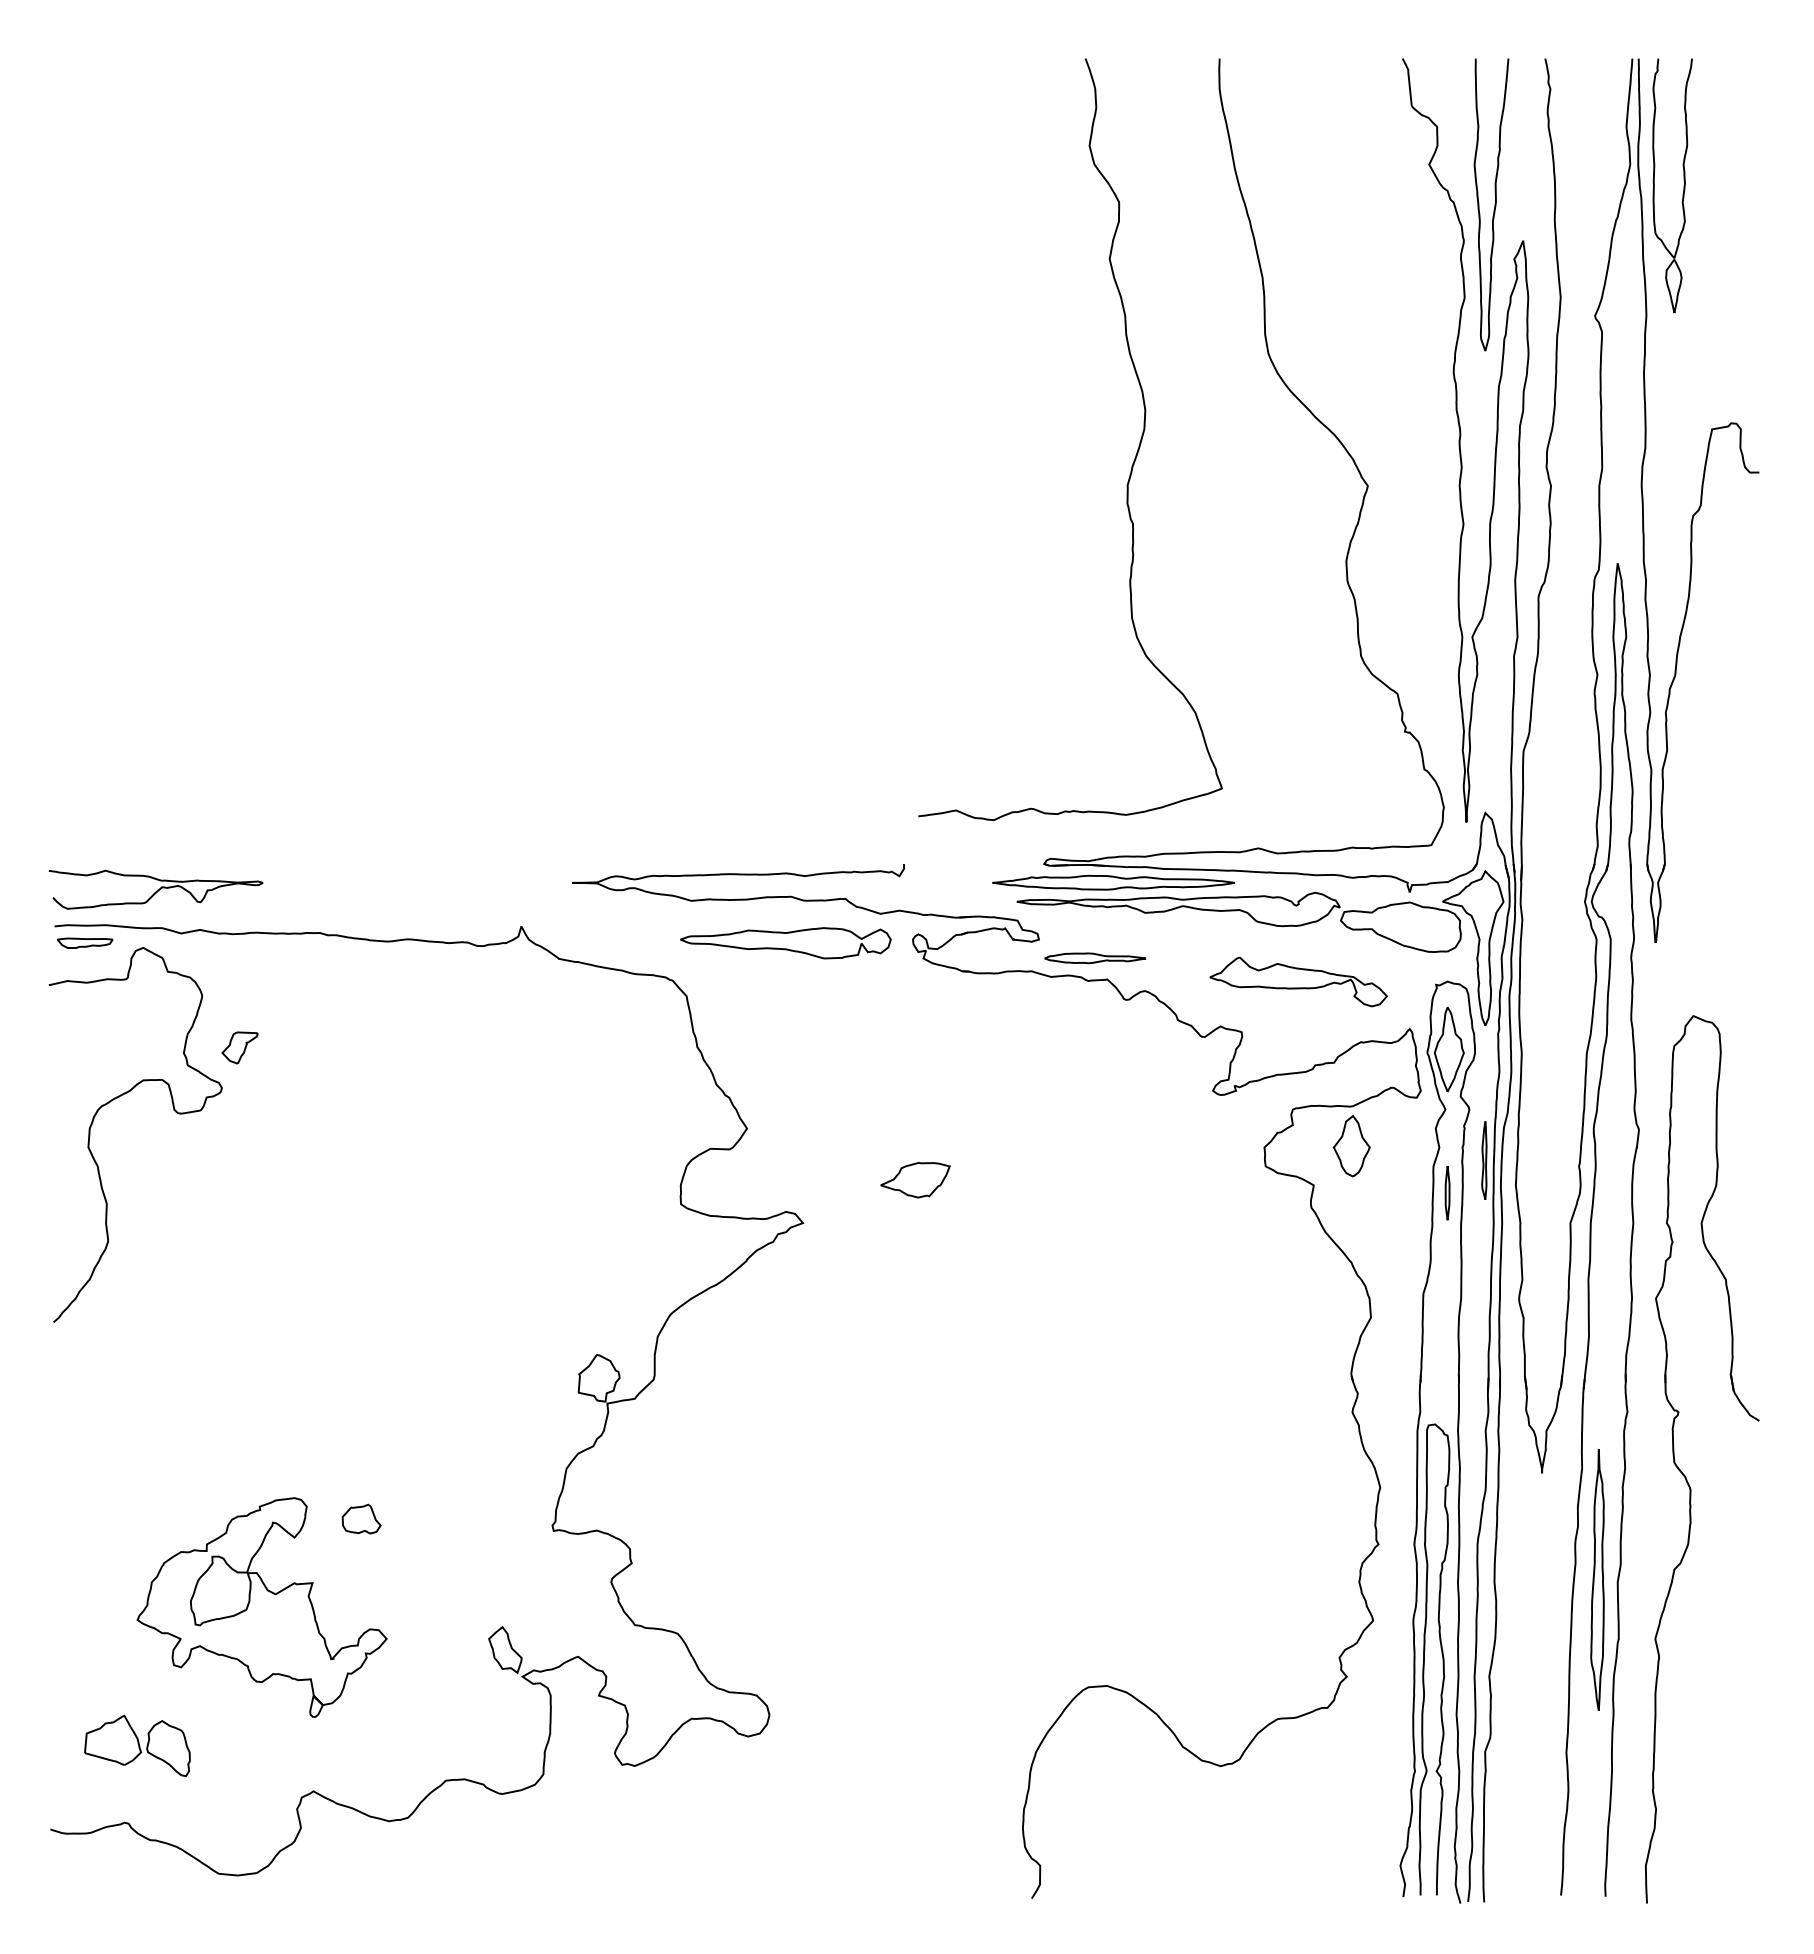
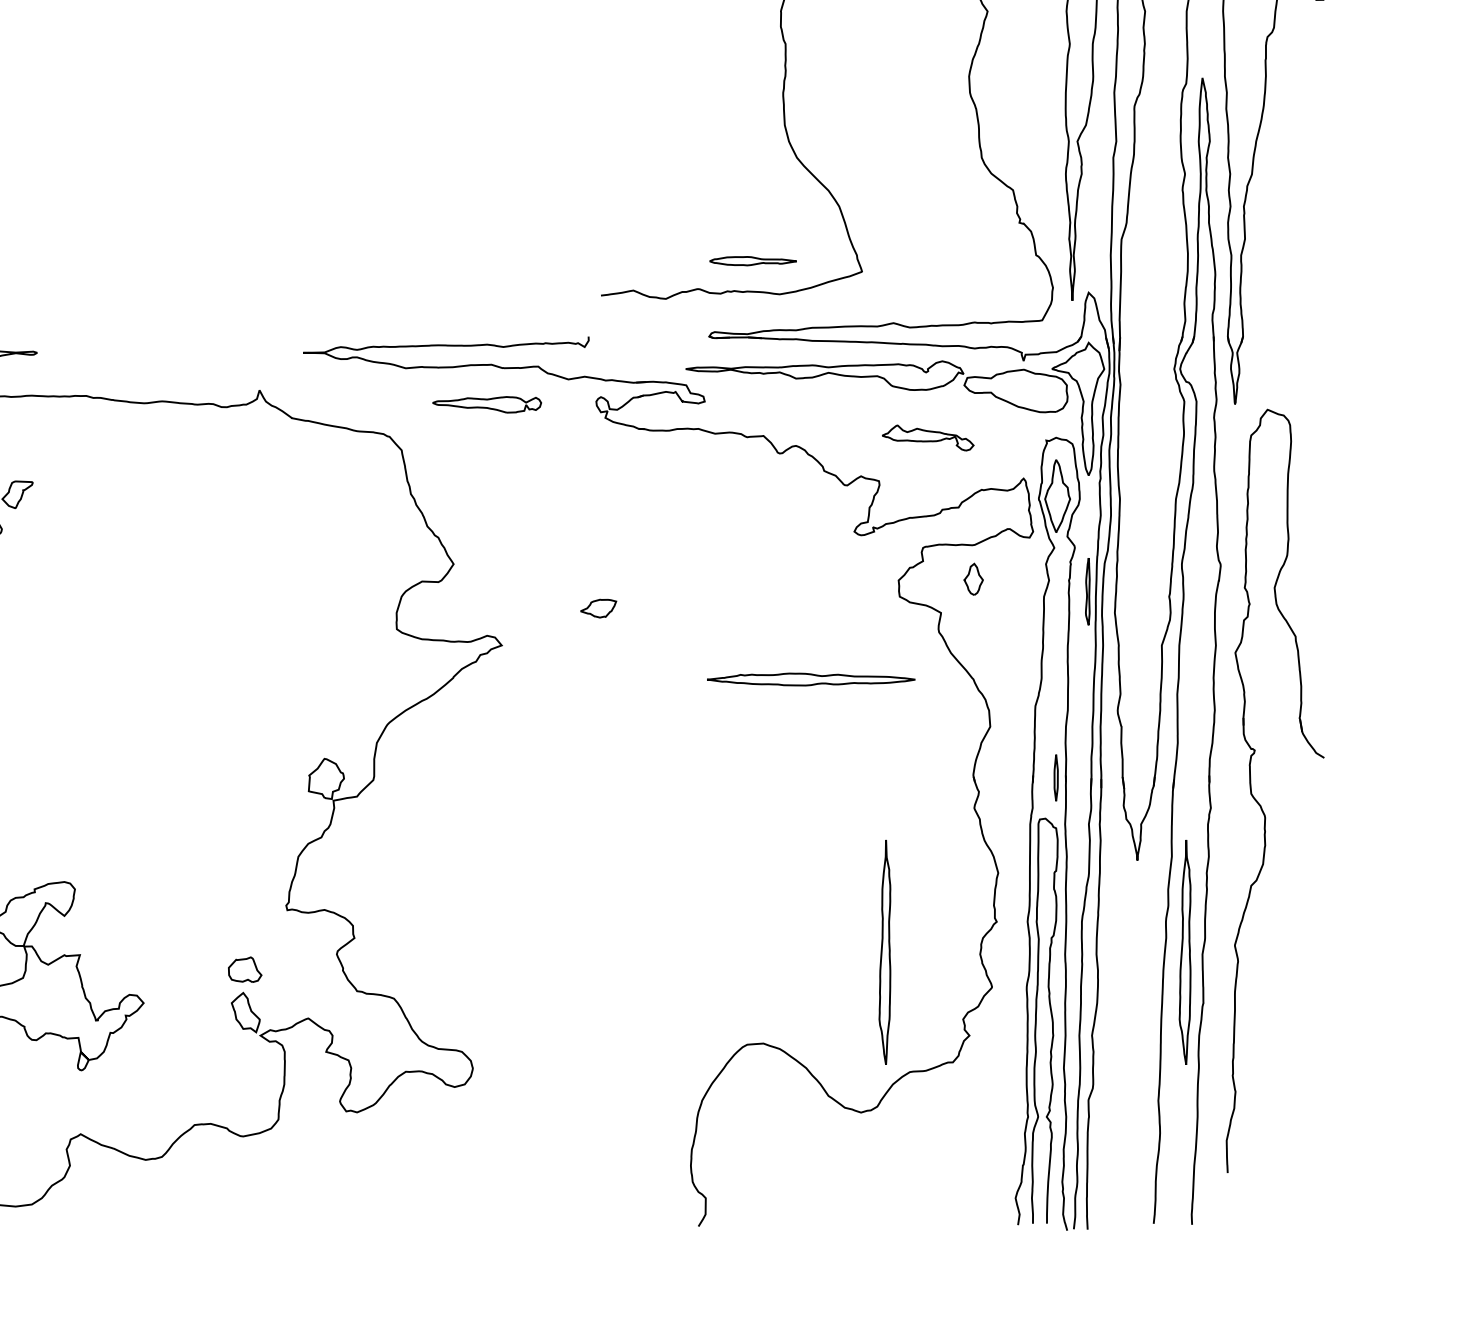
part: (1113, 882) -> (810, 679), moved
part: (785, 943) -> (486, 404), size x0.6
part: (1095, 958) -> (753, 261), moved
part: (1298, 981) -> (927, 437), size x0.6
part: (1351, 1146) -> (973, 579), size x0.6
part: (915, 1180) -> (598, 608), size x0.6
part: (1447, 1192) -> (1056, 777), moved
part: (1685, 1475) -> (1260, 804), moved
part: (361, 1518) -> (245, 969), moved
part: (1248, 1579) -> (884, 951), added

